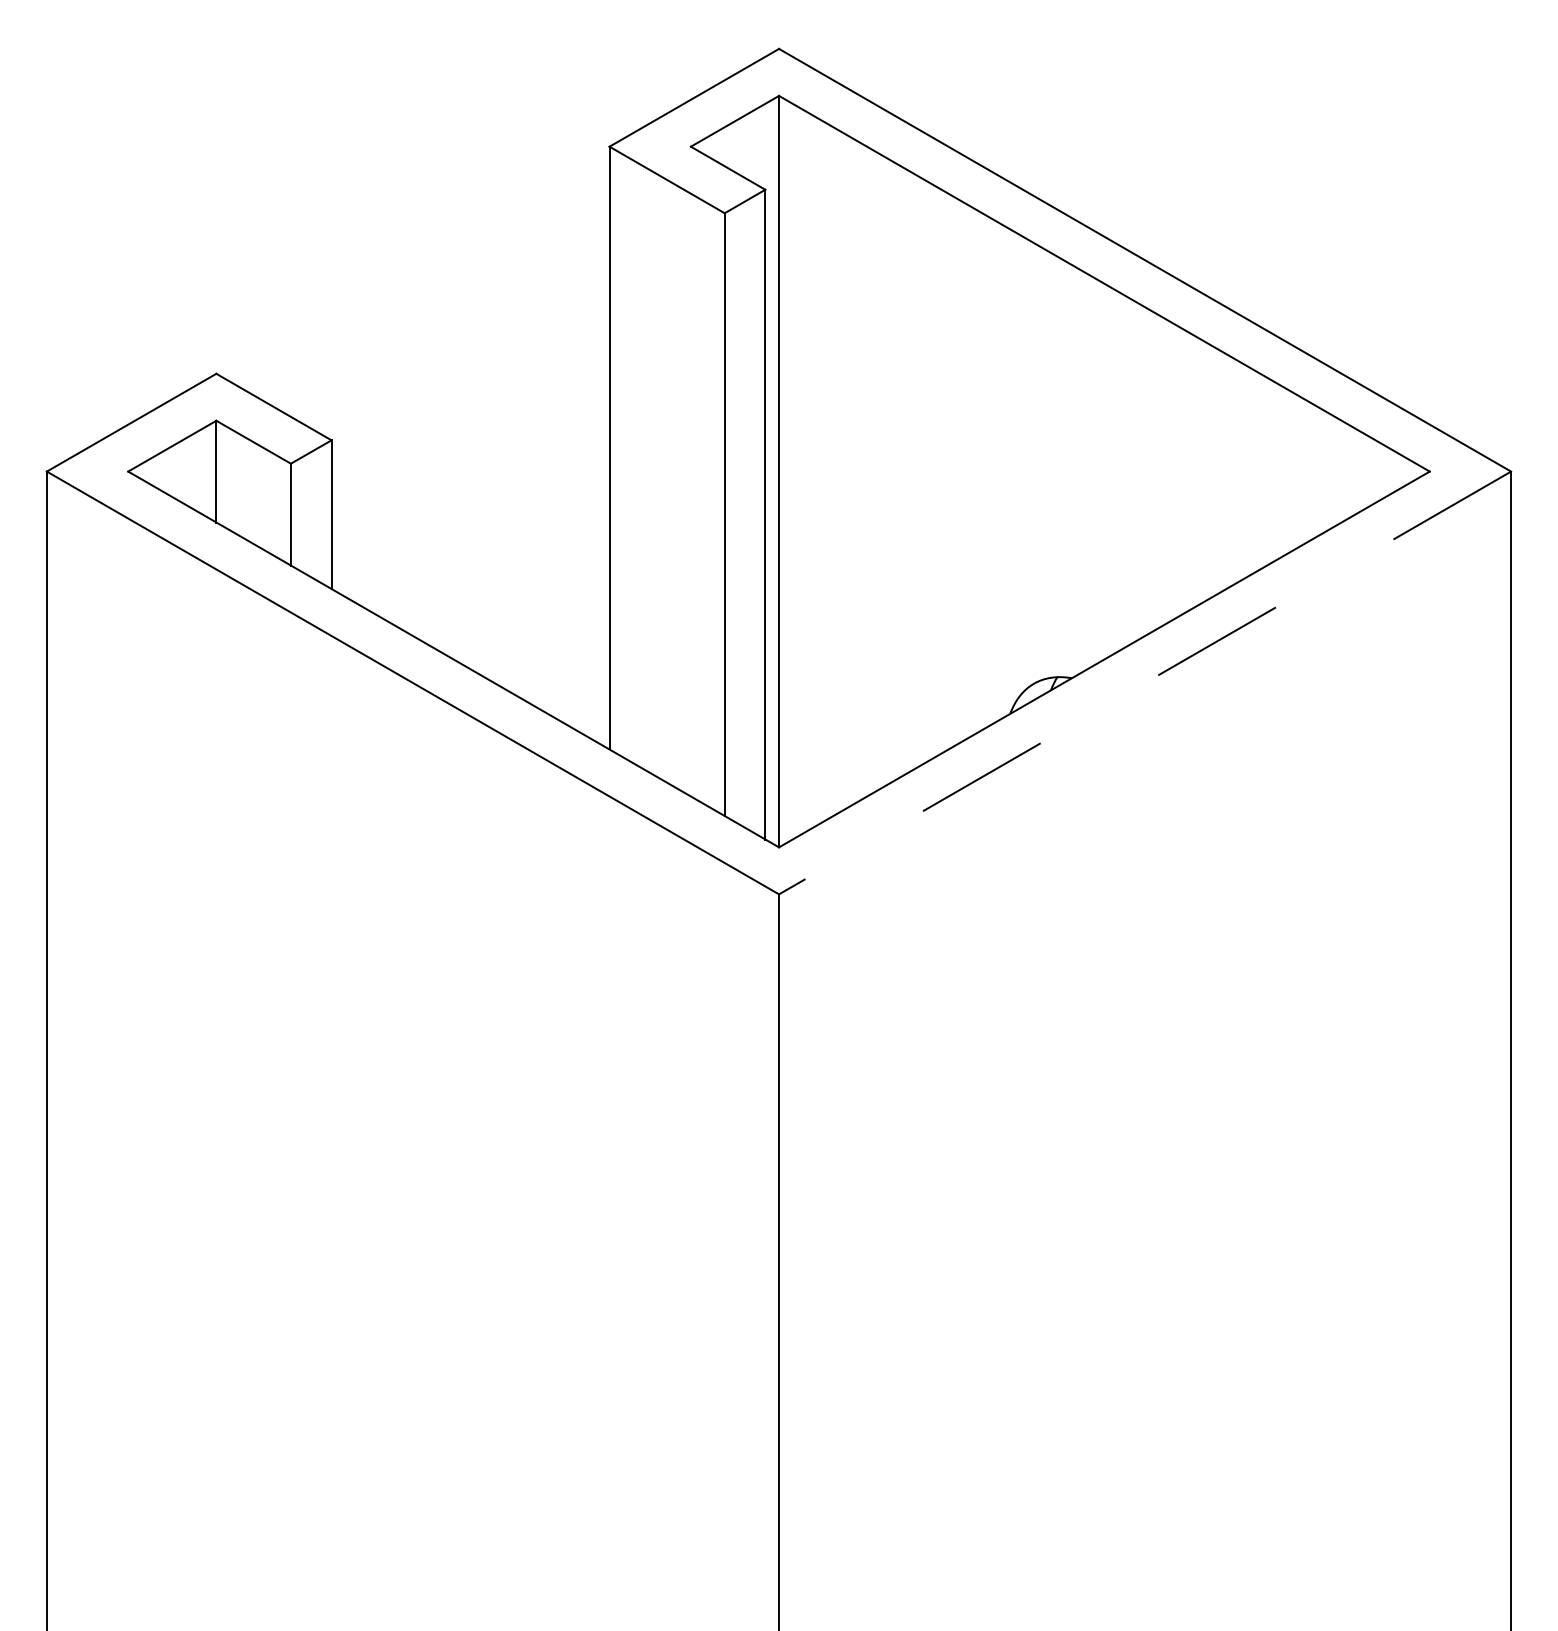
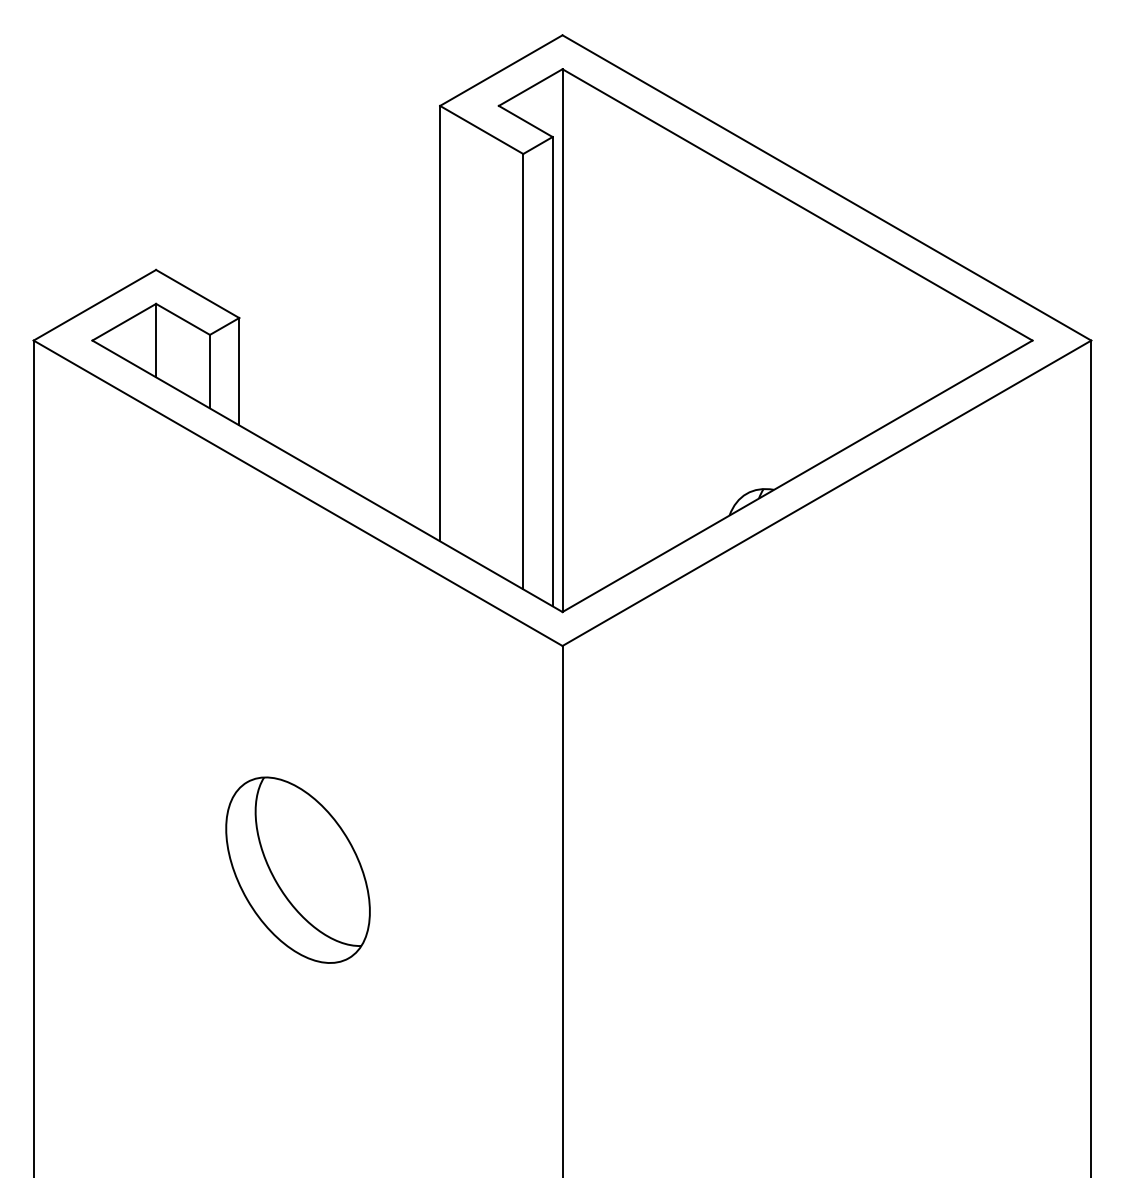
line: (1145, 682) -> (827, 492), dashed -> solid
part: (412, 1204) -> (297, 869), added

